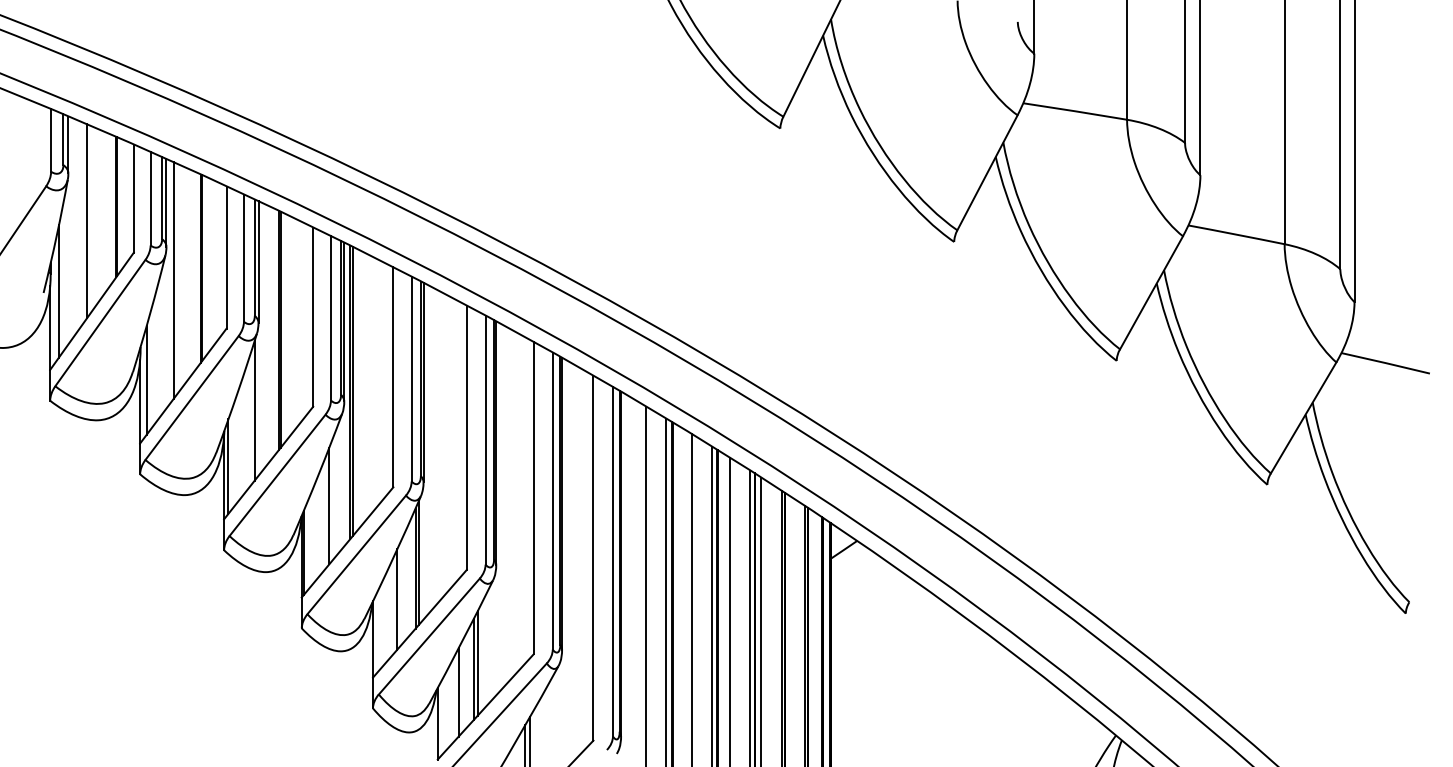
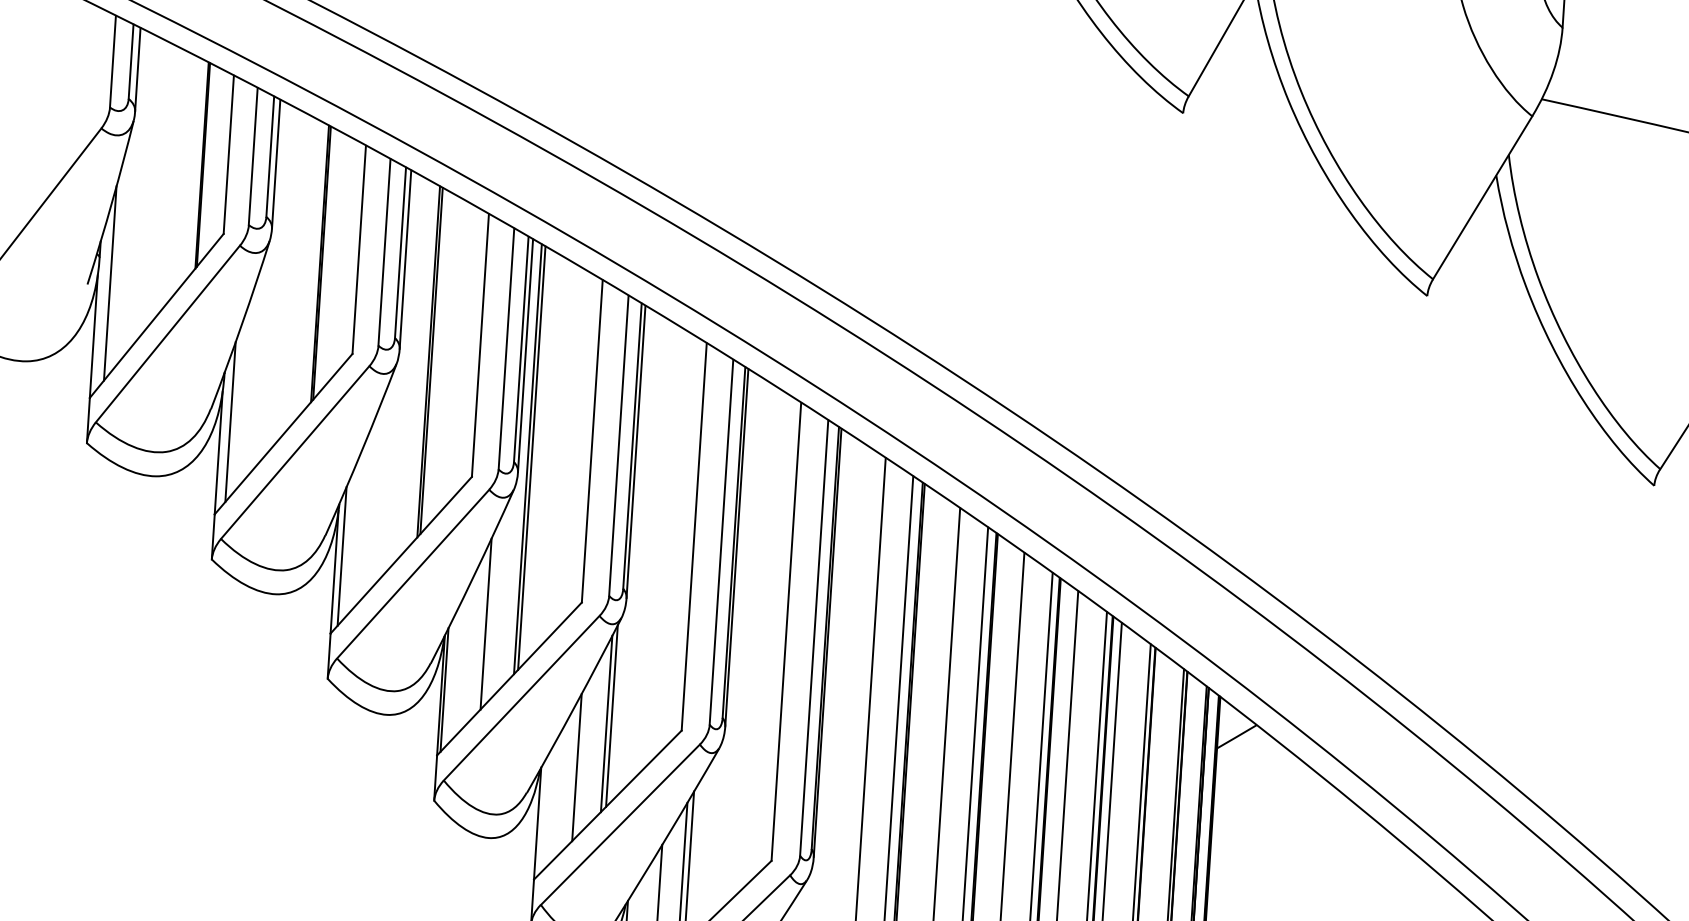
line: (86, 221) -> (157, 183), removed
line: (173, 280) -> (279, 278), removed
line: (254, 410) -> (385, 476), removed

